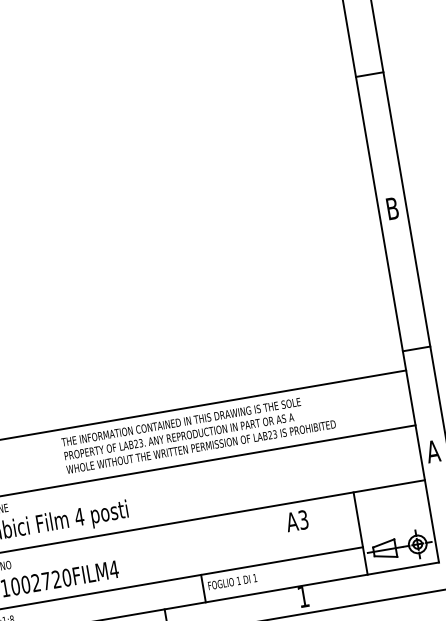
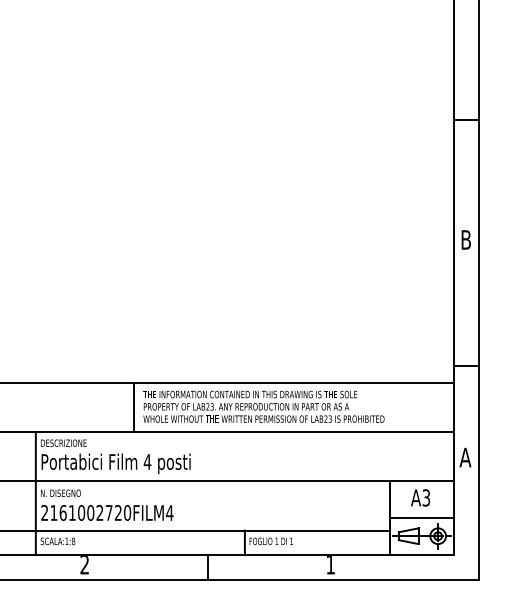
line: (54, 458) -> (134, 407), added
text: (296, 520) -> (420, 497), moved
line: (395, 527) -> (421, 518), added

